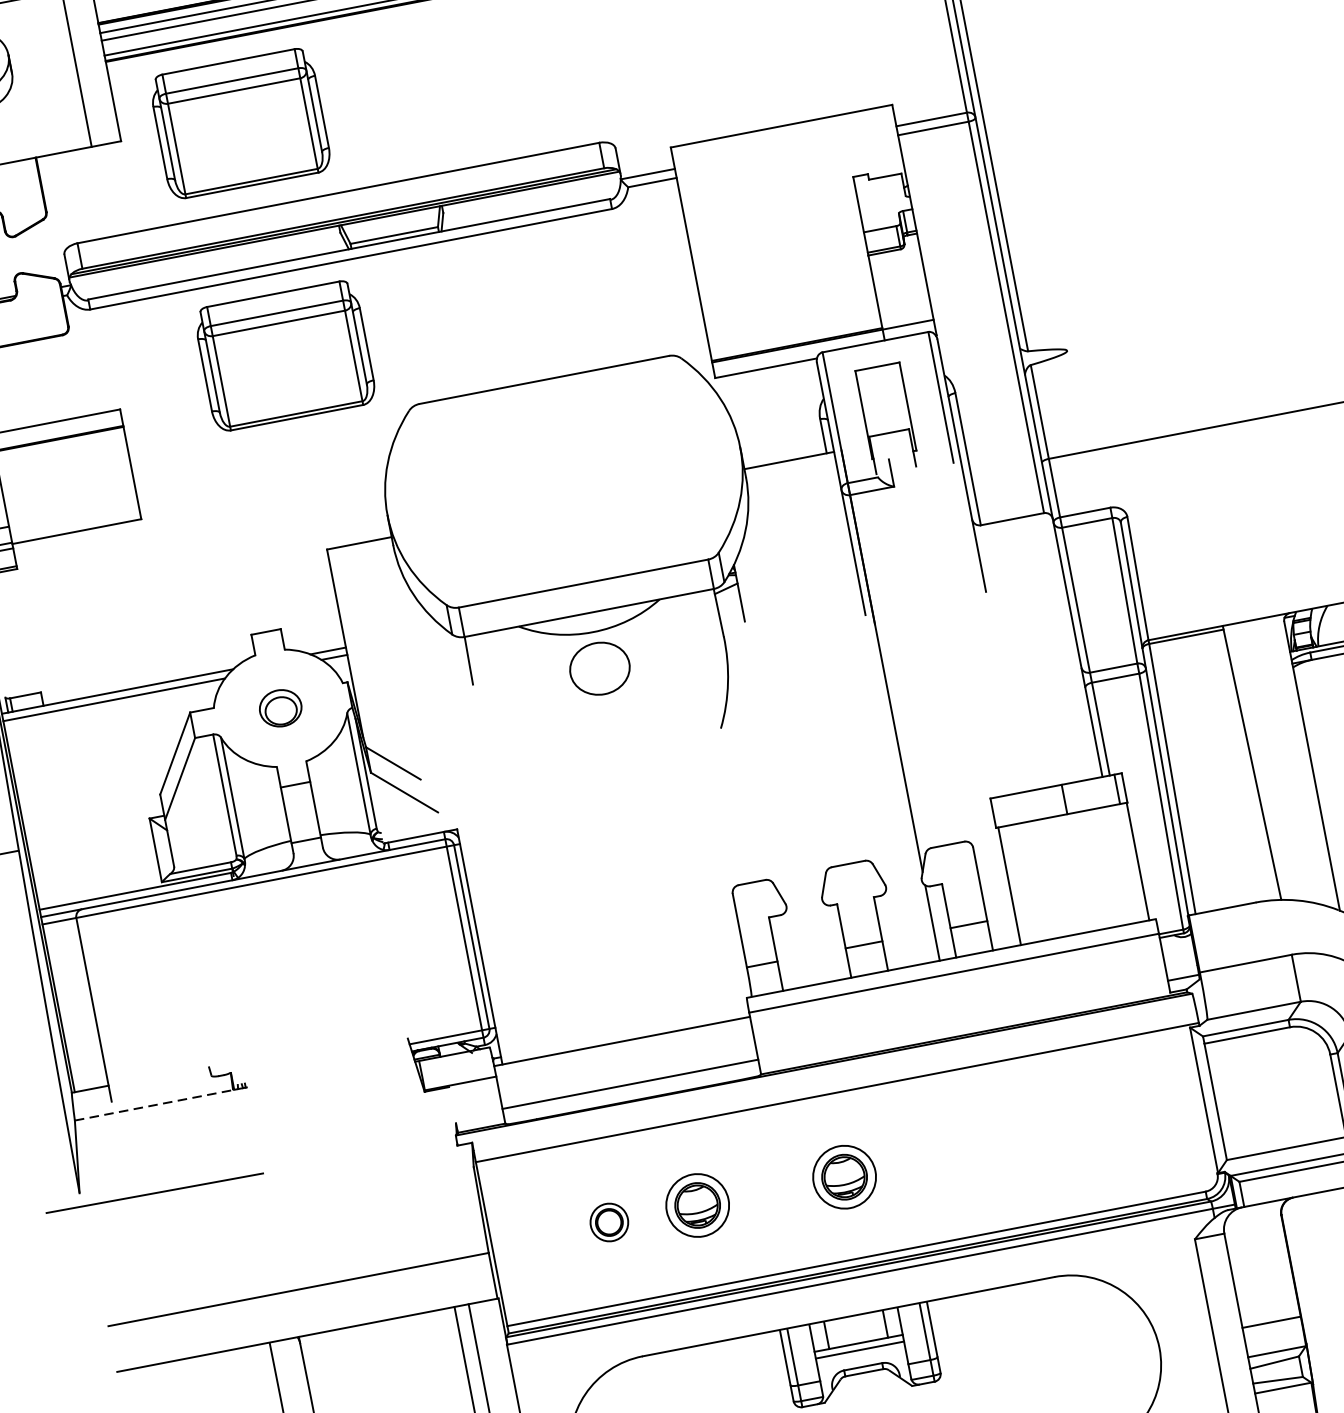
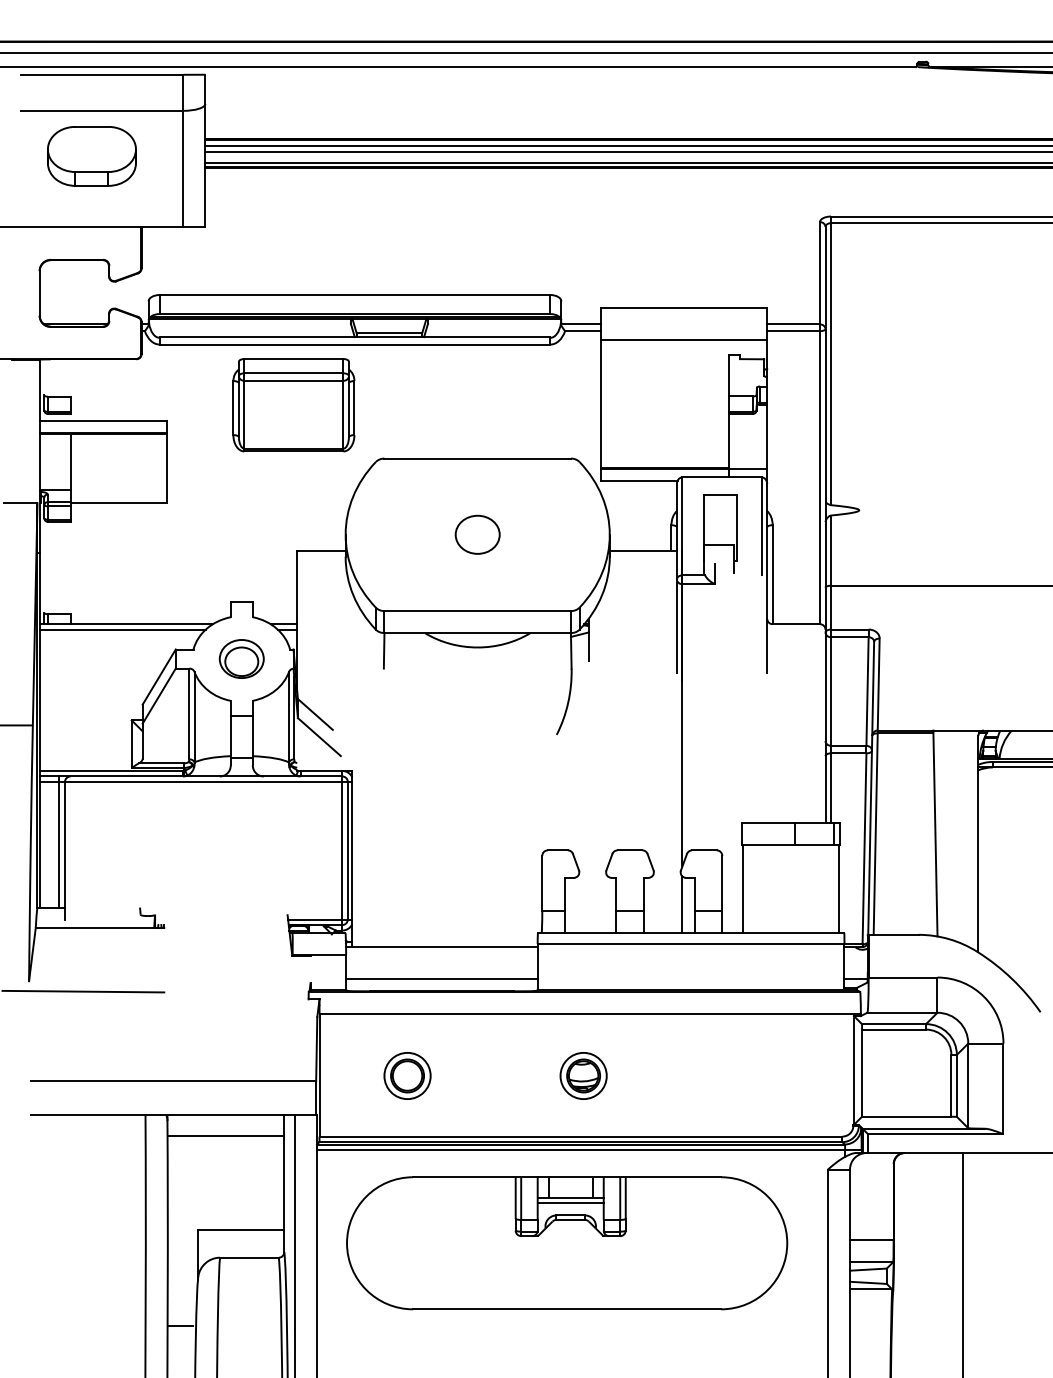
part: (239, 124) -> (293, 231), removed
line: (789, 167) -> (684, 339), added
part: (599, 668) -> (477, 534), moved
part: (280, 707) -> (241, 658), size x1.43
line: (84, 998) -> (59, 841), added
line: (154, 1105) -> (95, 928), dashed -> solid
part: (697, 1204) -> (473, 1075), removed
part: (609, 1221) -> (407, 1075), size x1.67
line: (381, 1348) -> (225, 1135), added

